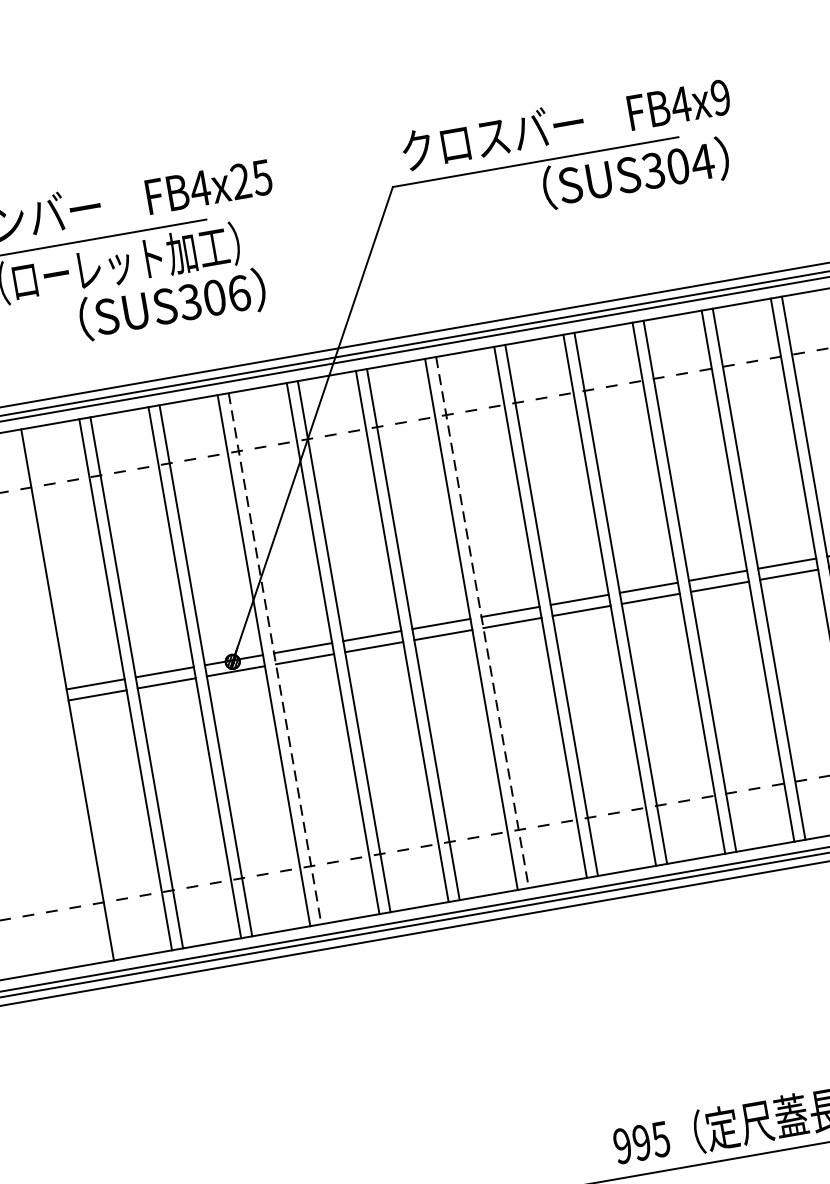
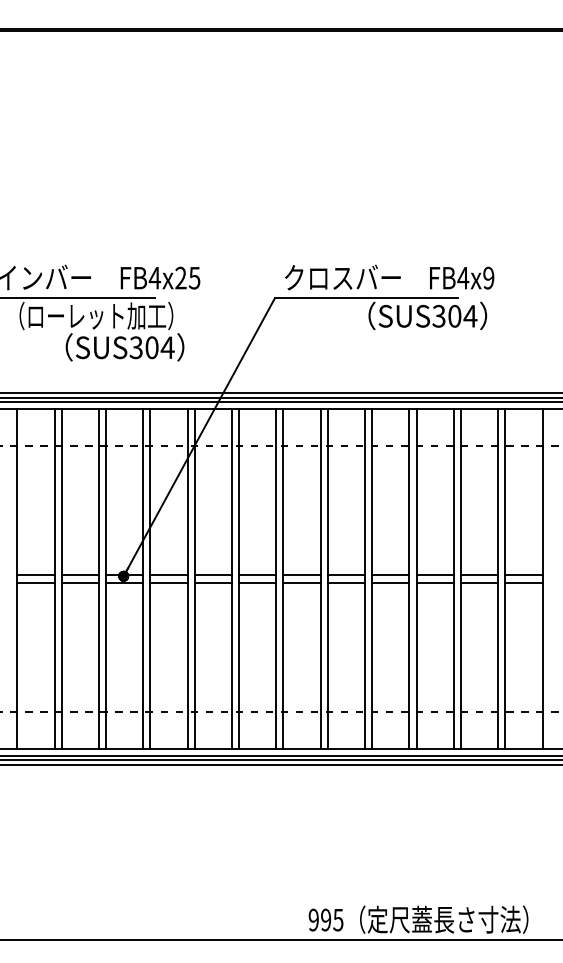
text: (238, 293) -> (167, 347), SUS306 -> SUS304
line: (482, 623) -> (283, 579), dashed -> solid
line: (275, 659) -> (150, 579), dashed -> solid

